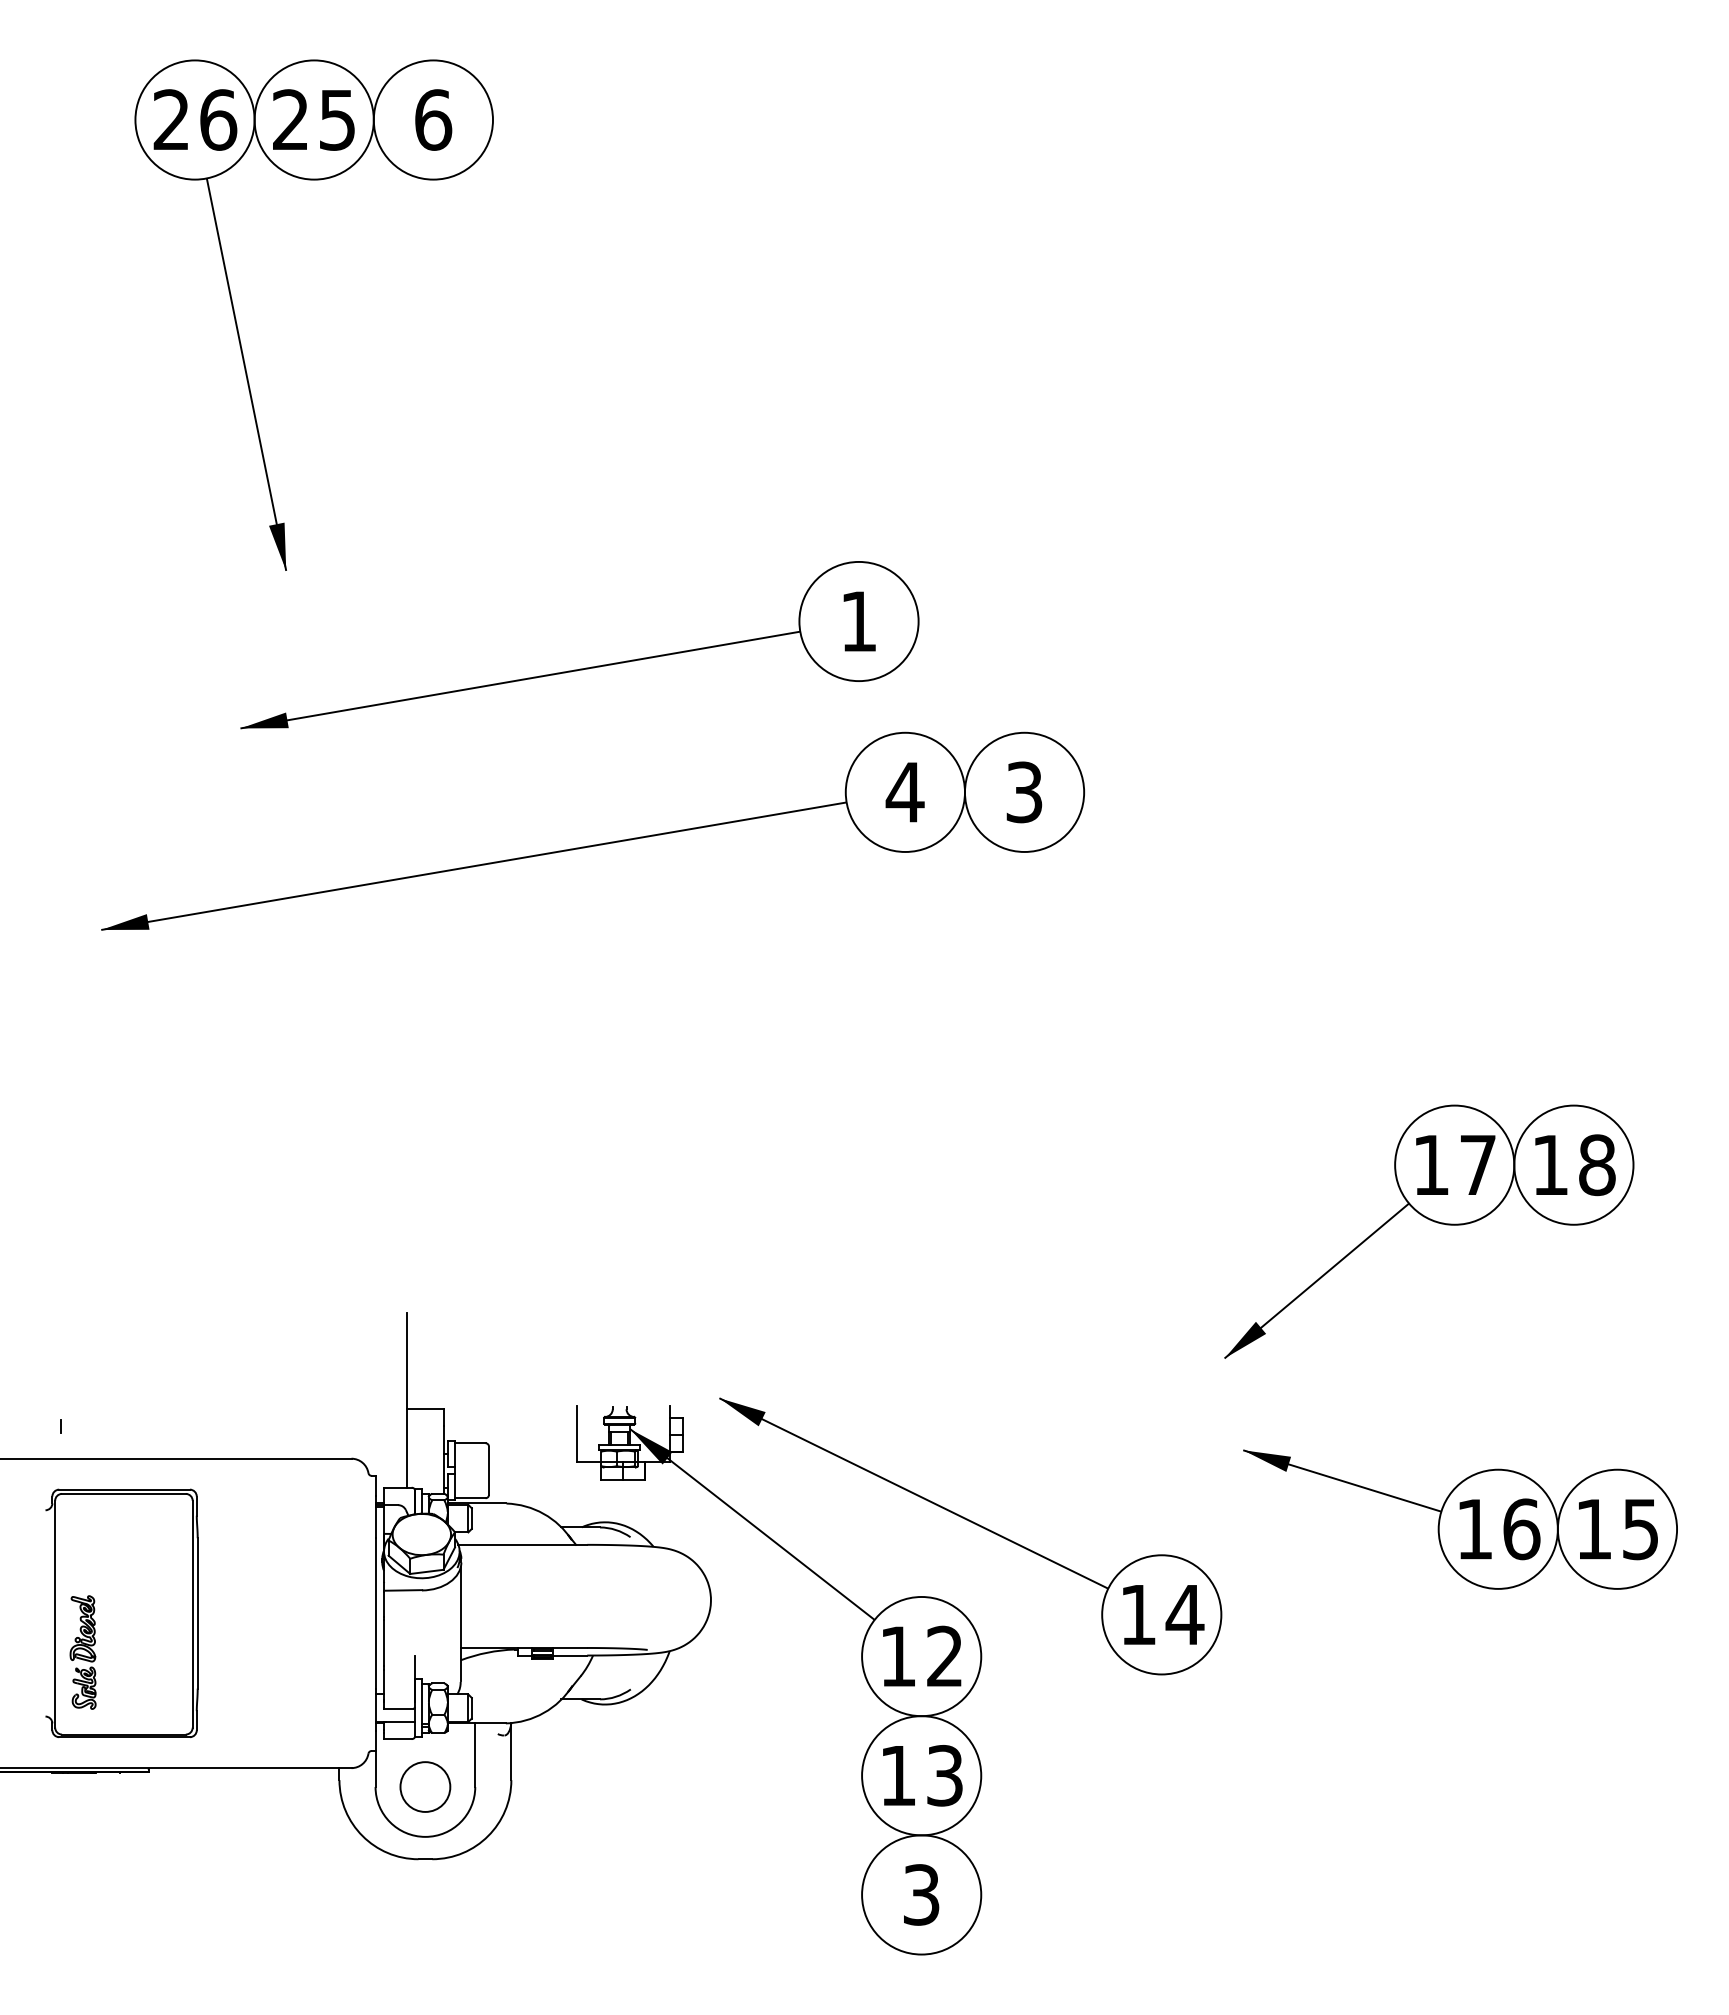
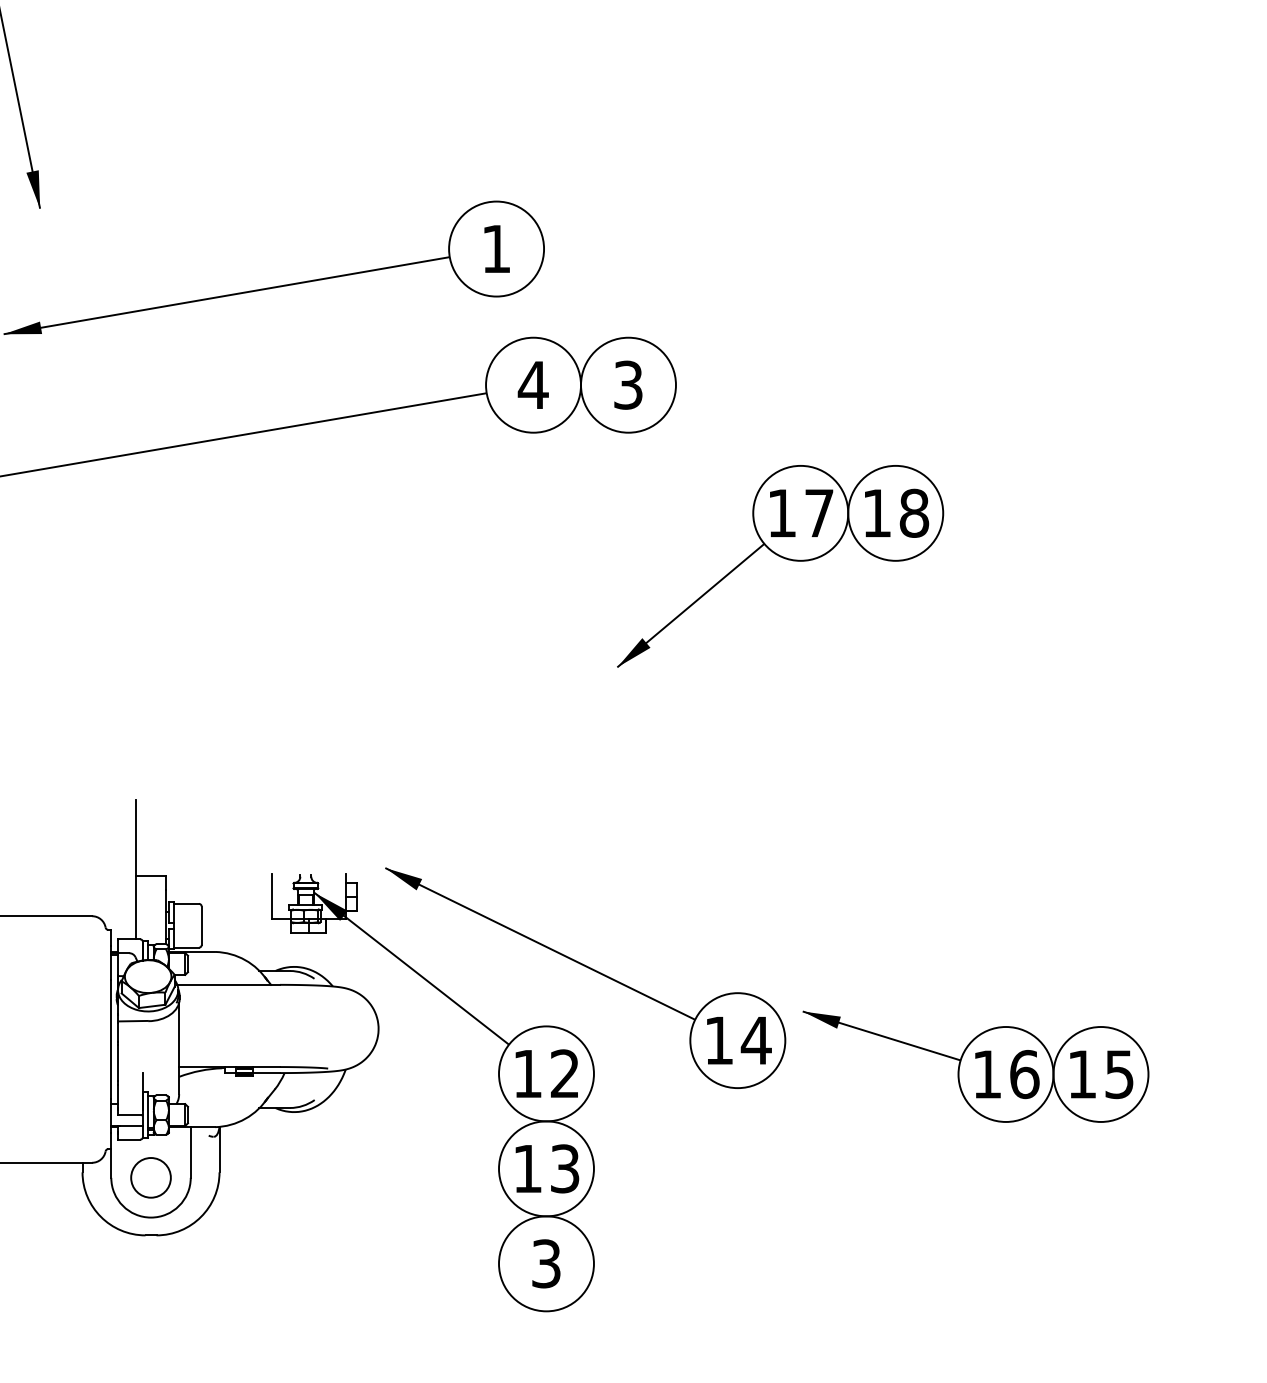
part: (1434, 1222) -> (784, 559), moved
part: (1460, 1519) -> (975, 1066), moved

